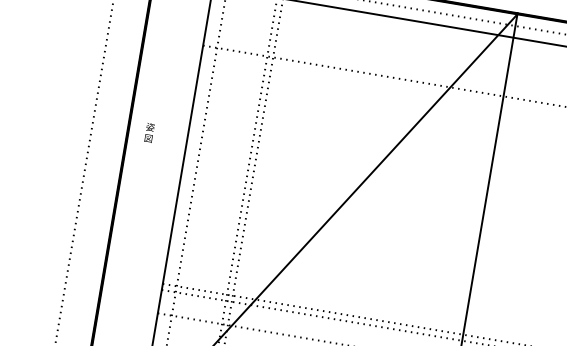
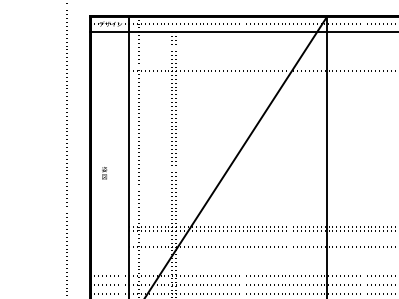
text: (149, 133) -> (104, 173), moved

